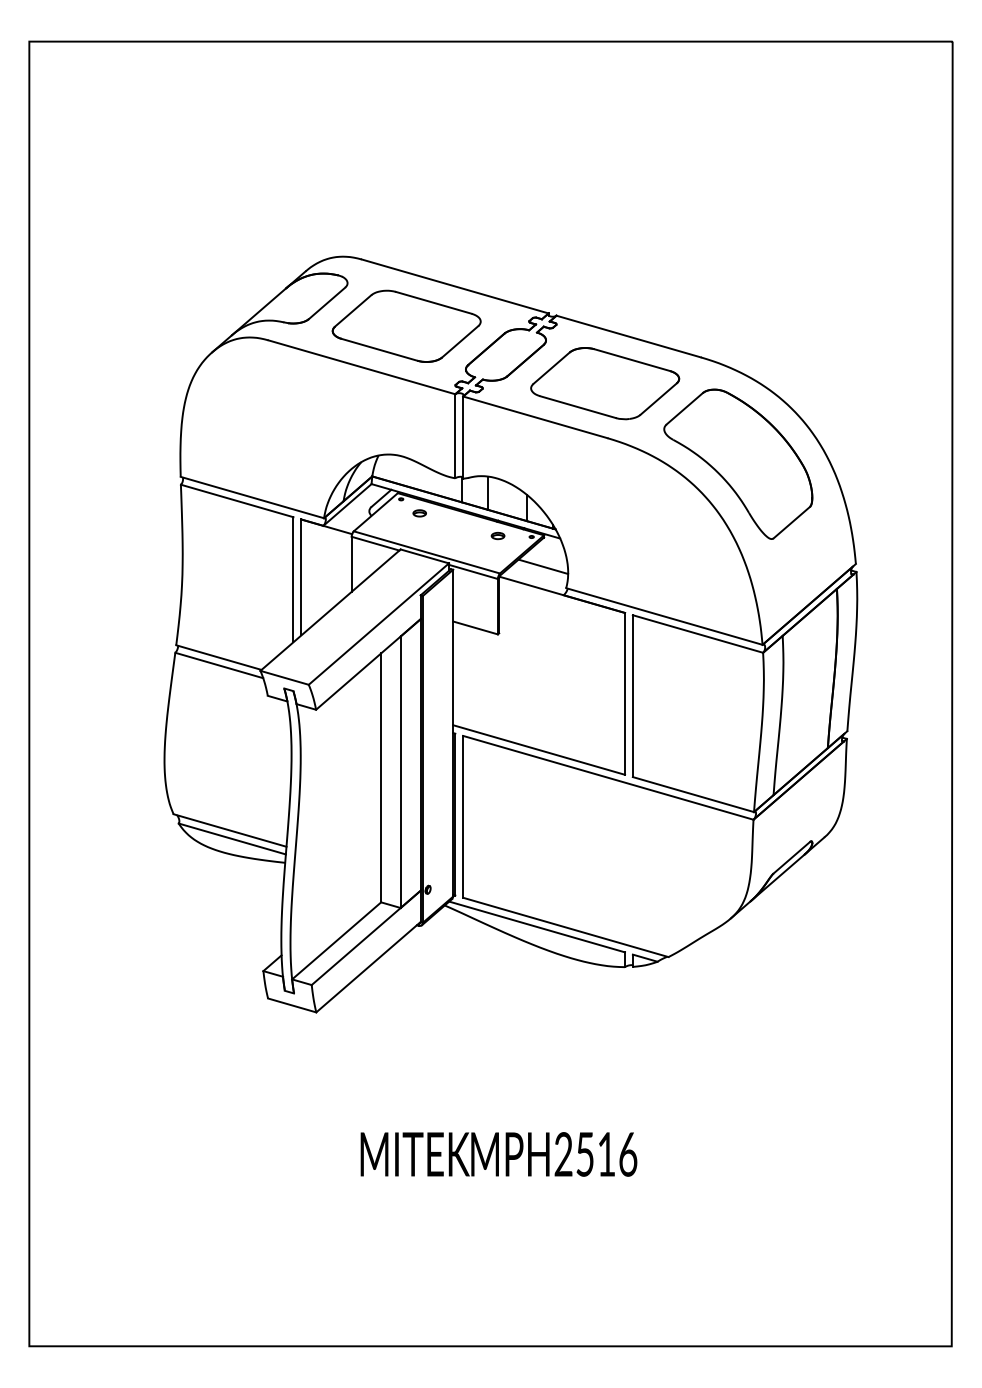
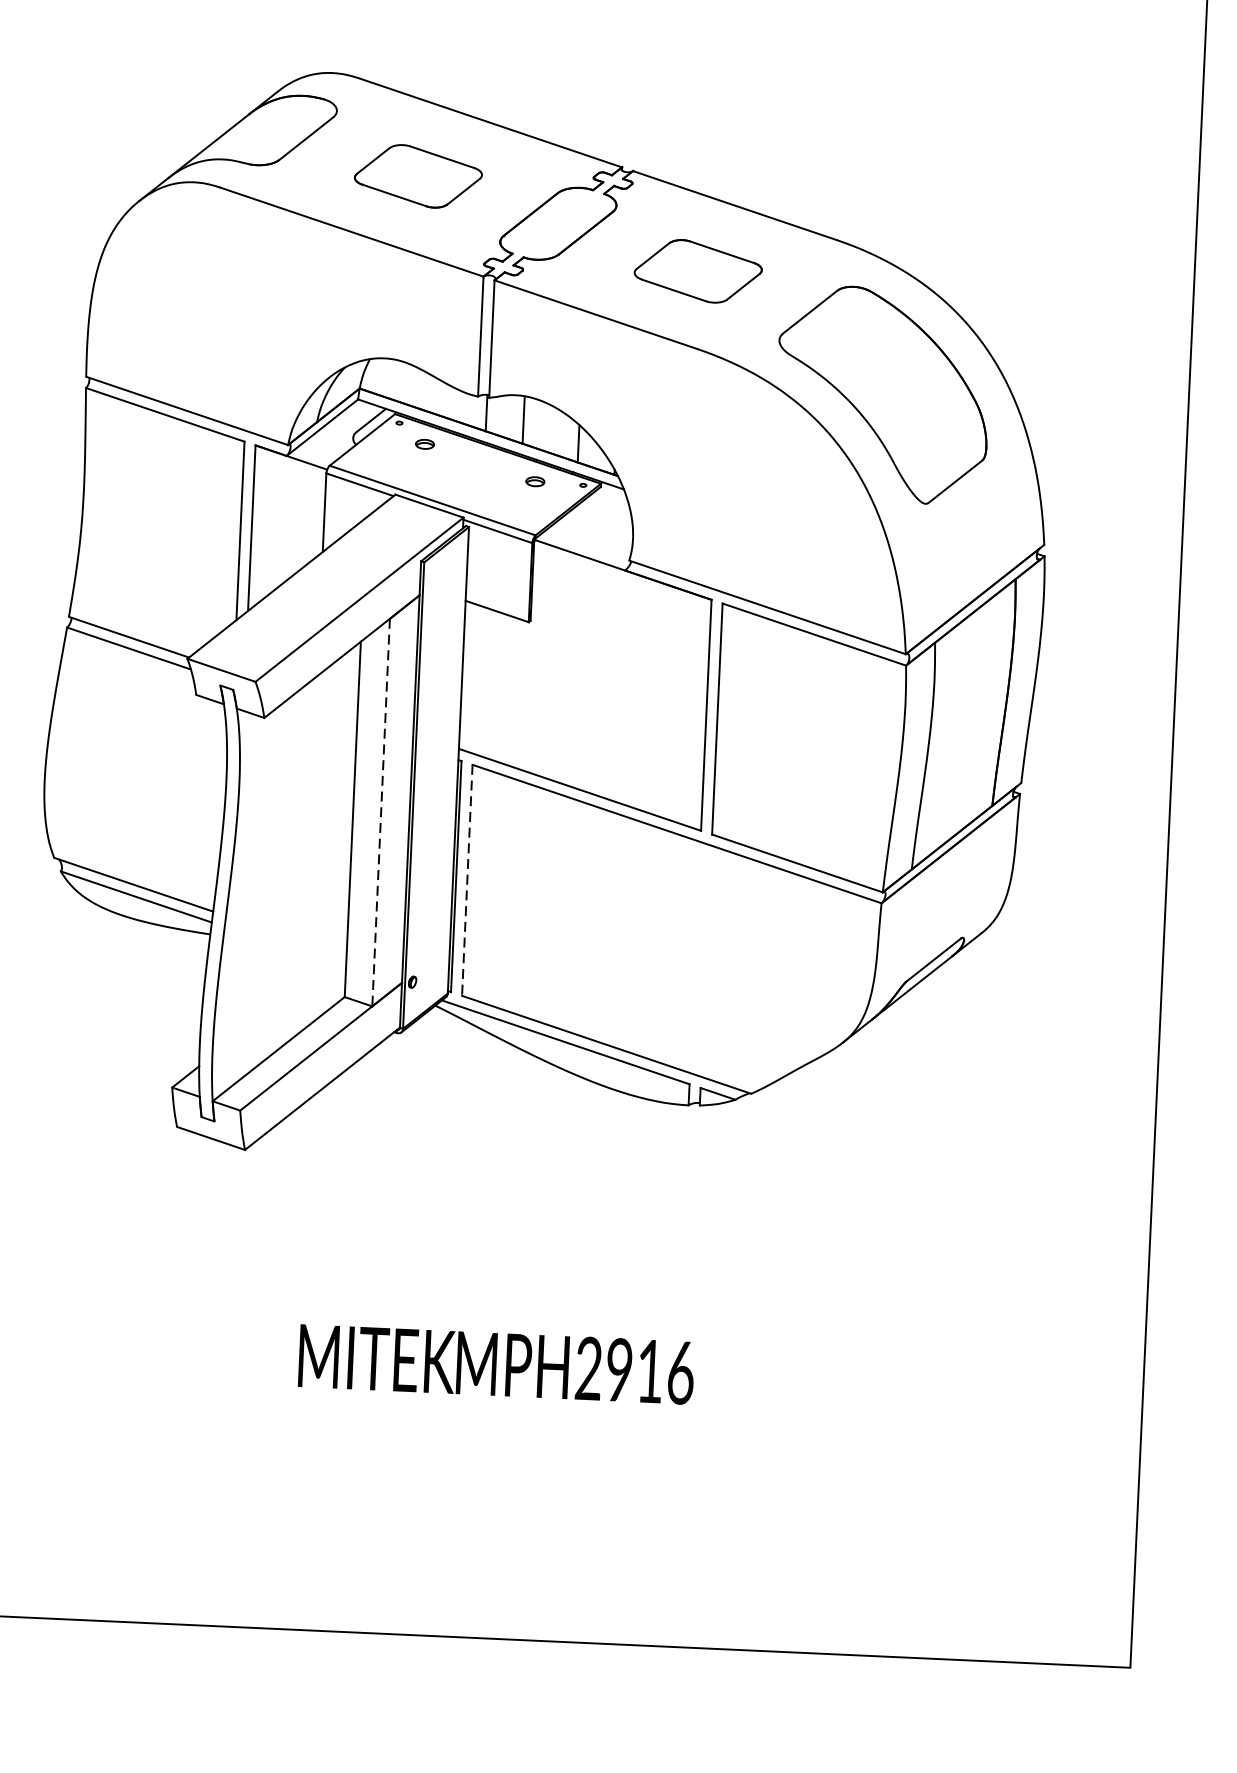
part: (406, 325) -> (418, 175), size x0.6
part: (605, 383) -> (698, 271), size x0.6
line: (543, 566) -> (598, 528), removed
line: (400, 772) -> (380, 812), solid -> dashed
line: (463, 816) -> (467, 879), solid -> dashed
text: (584, 1154) -> (618, 1370), MPH2516 -> MPH2916

